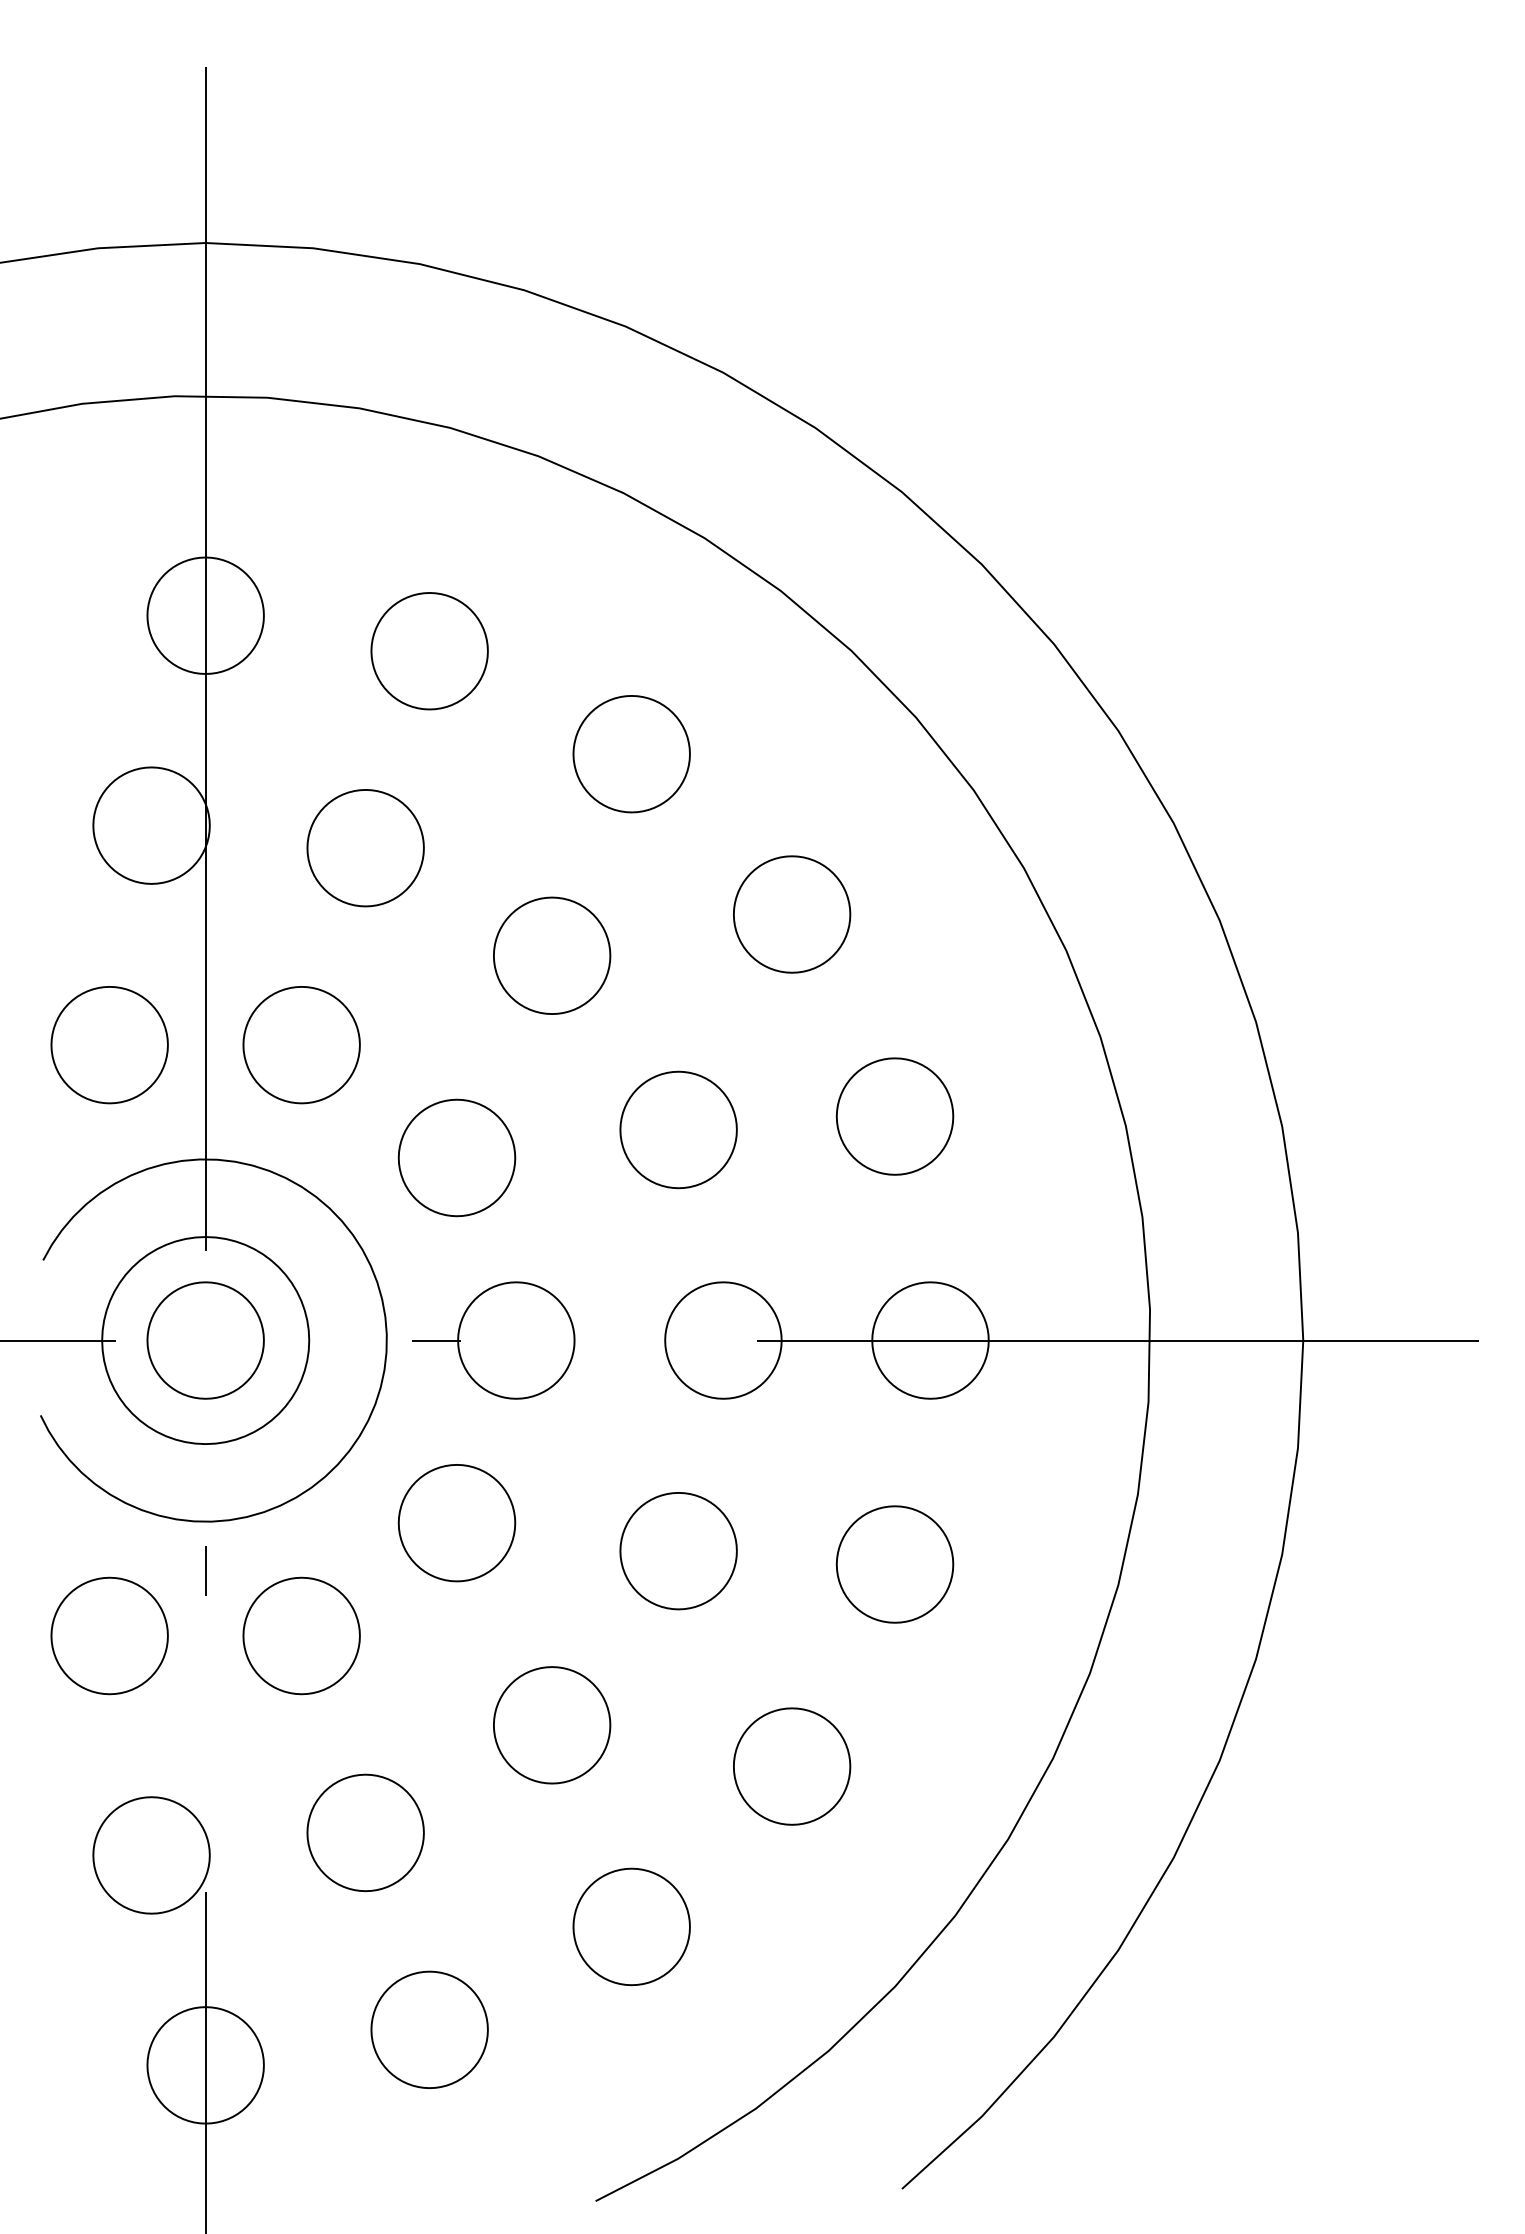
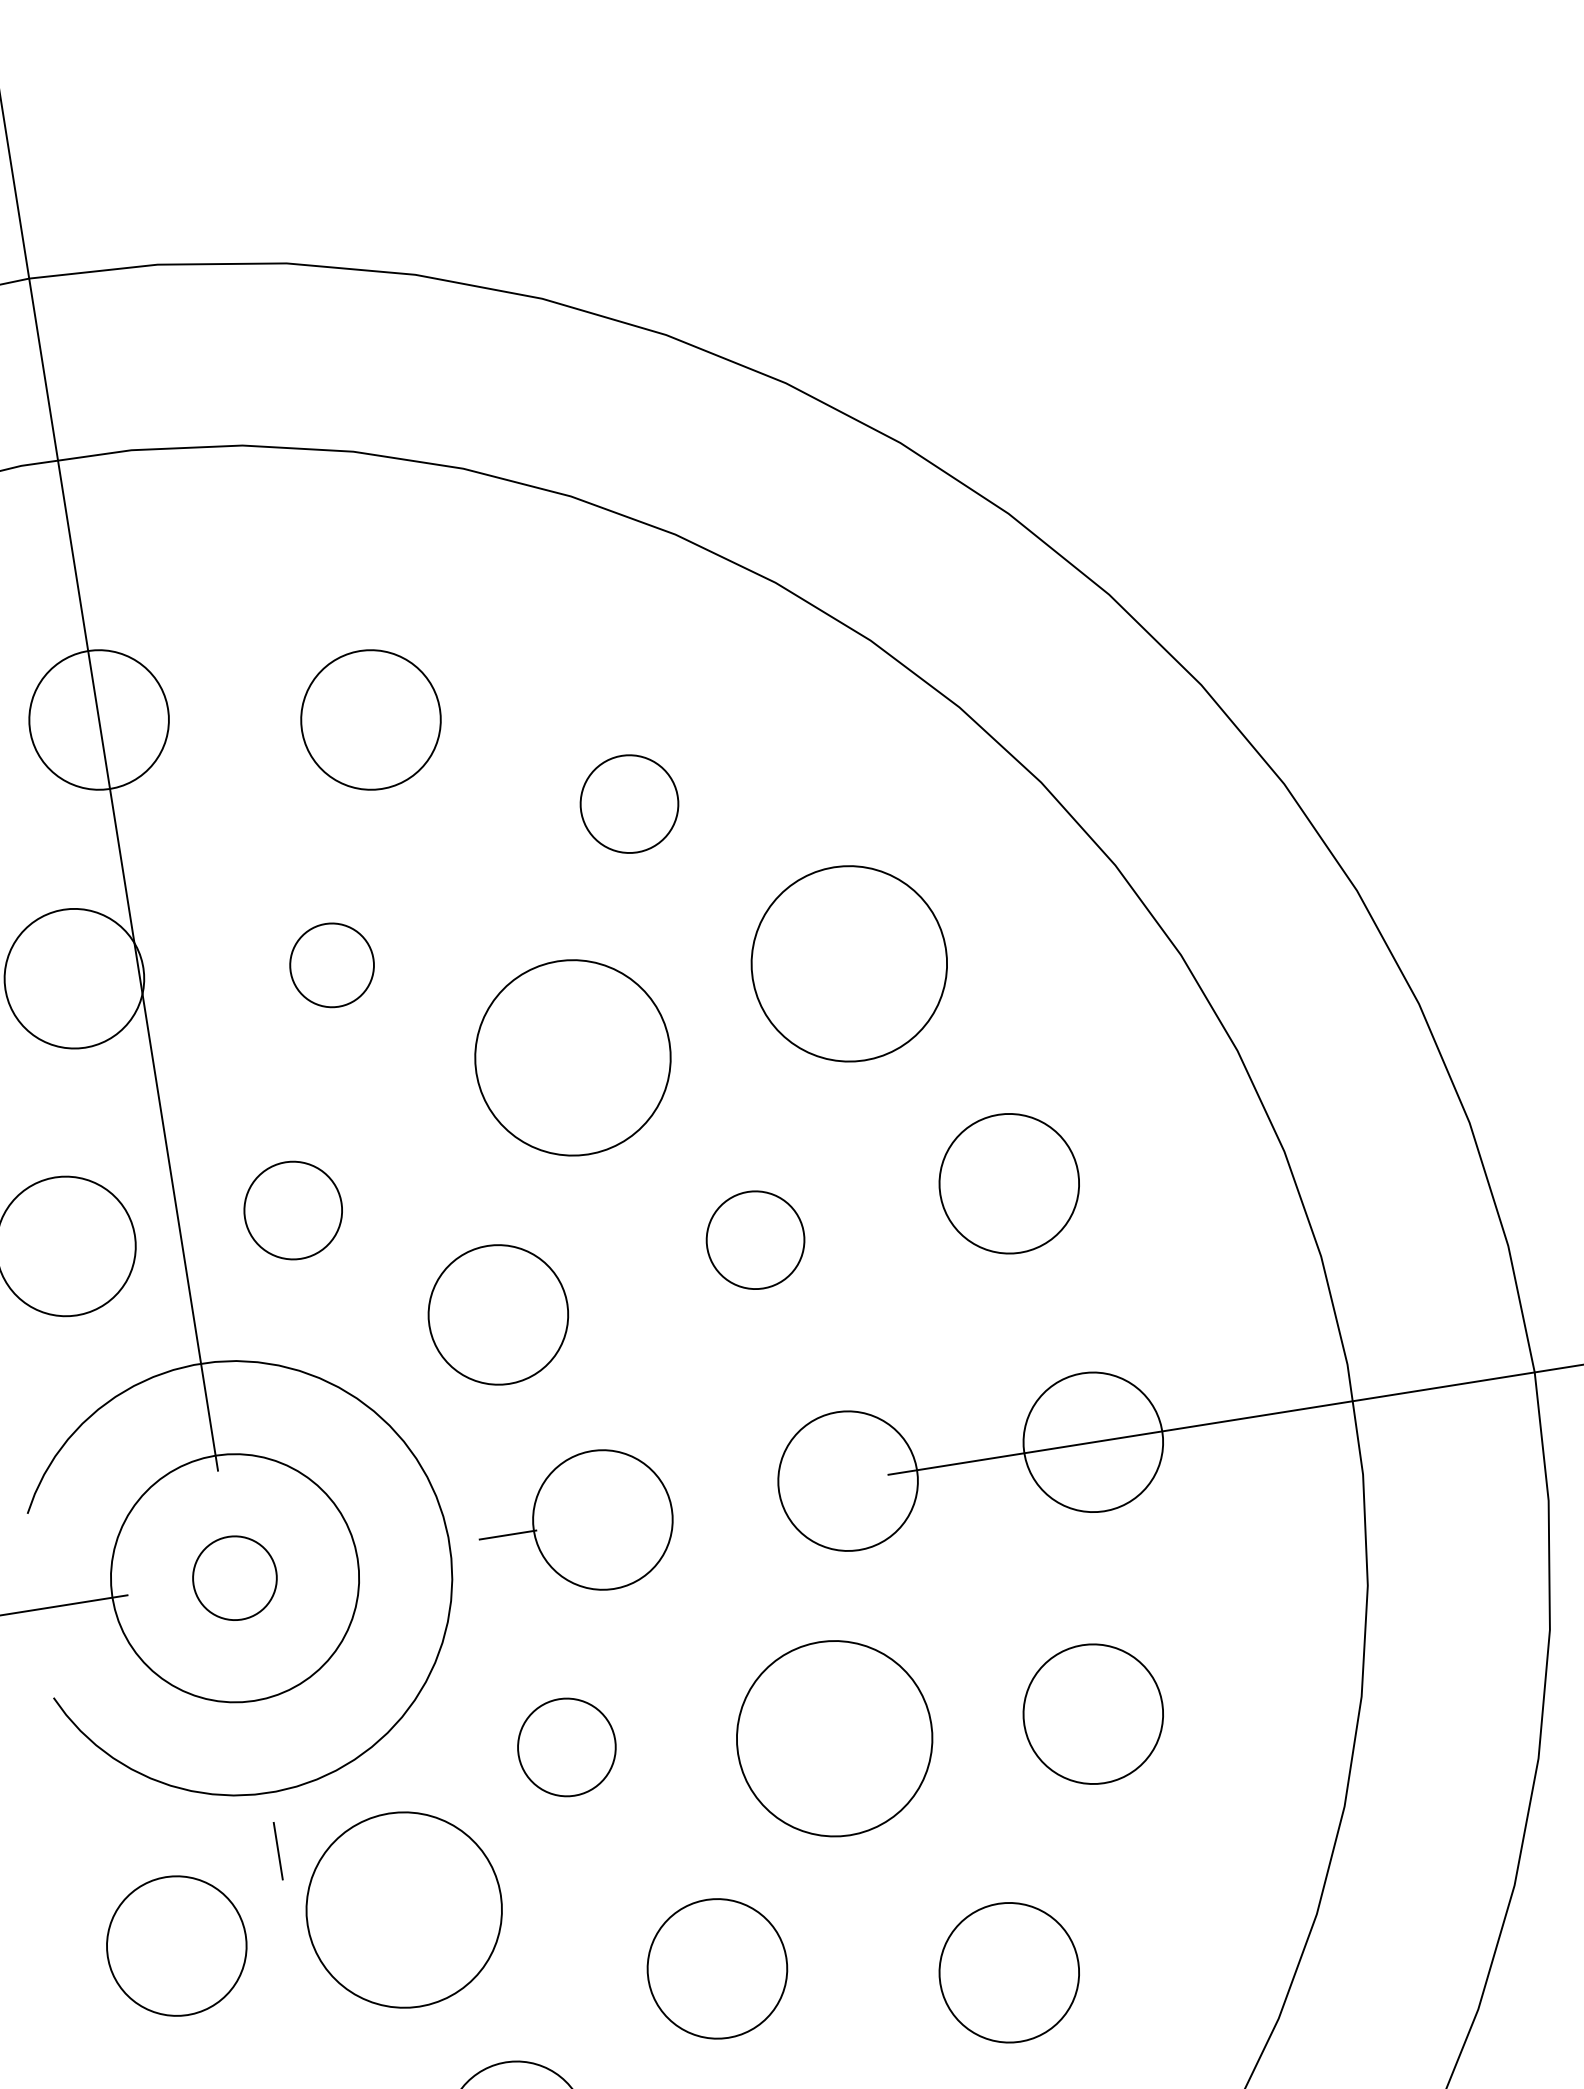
part: (631, 754) -> (629, 804), size x0.7
part: (365, 848) -> (331, 965), size x0.6
part: (792, 914) -> (850, 963), size x1.4
part: (552, 955) -> (573, 1057), size x1.4
part: (301, 1045) -> (293, 1210), size x0.7
part: (678, 1129) -> (755, 1239), size x0.7
part: (205, 1340) -> (234, 1578), size x0.6
part: (456, 1523) -> (566, 1747), size x0.7
part: (678, 1551) -> (834, 1739), size x1.4
part: (301, 1635) -> (403, 1909), size x1.4

